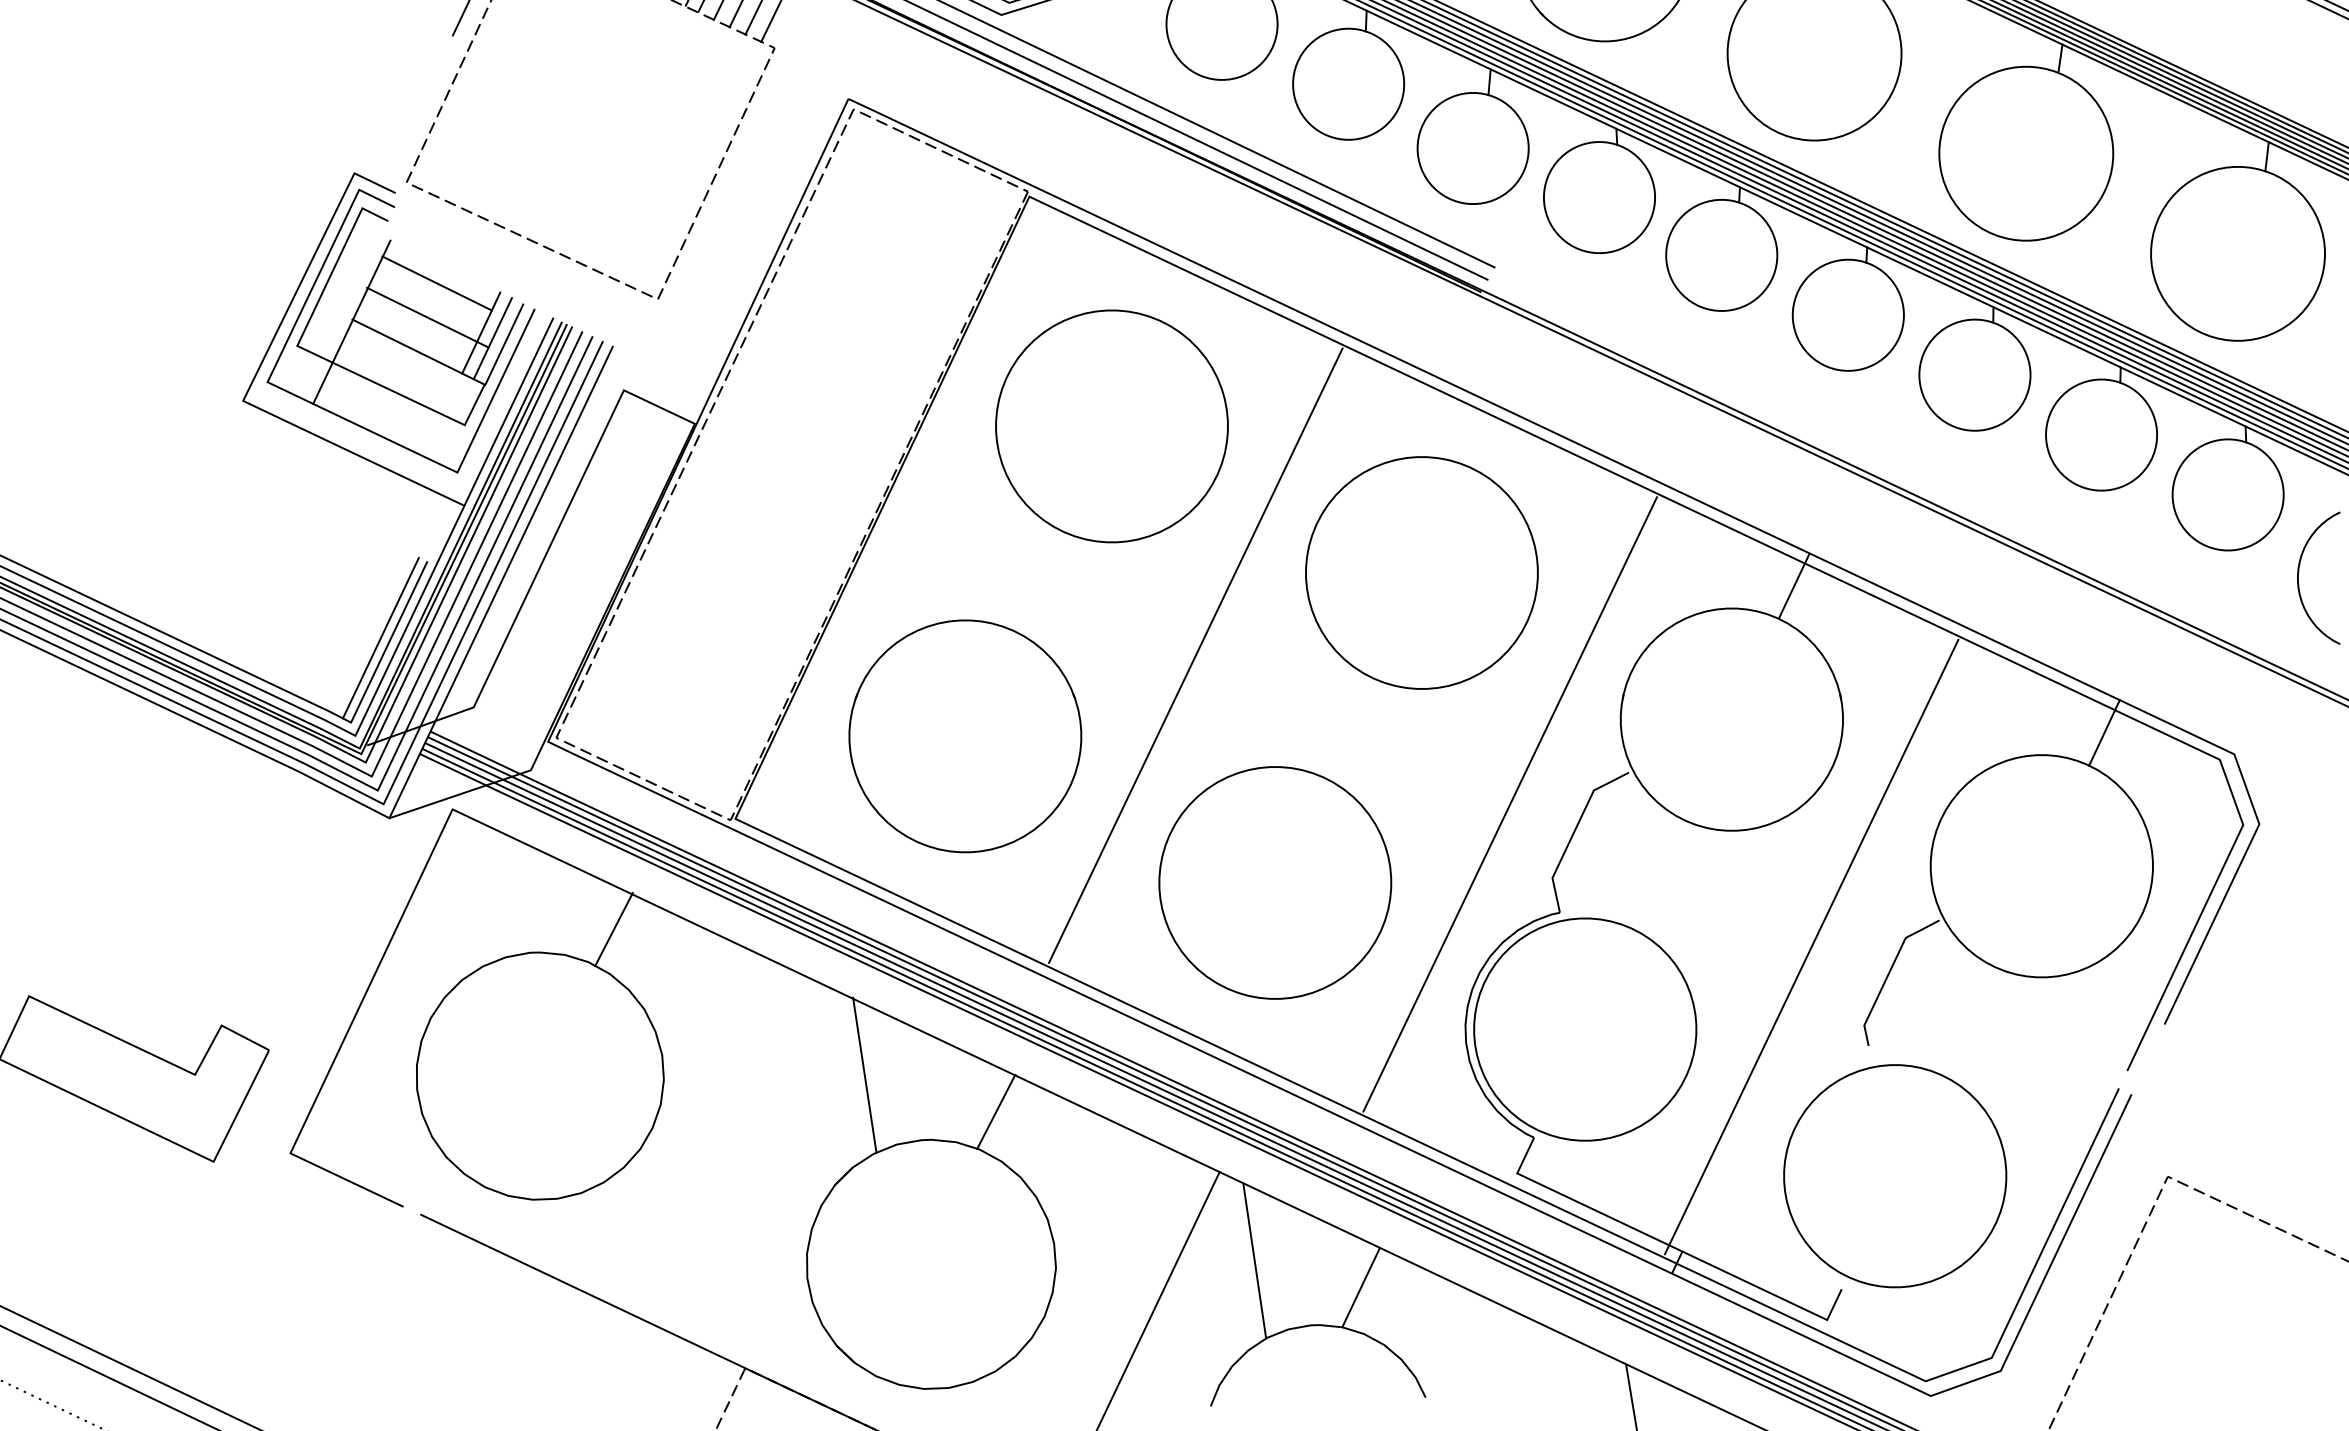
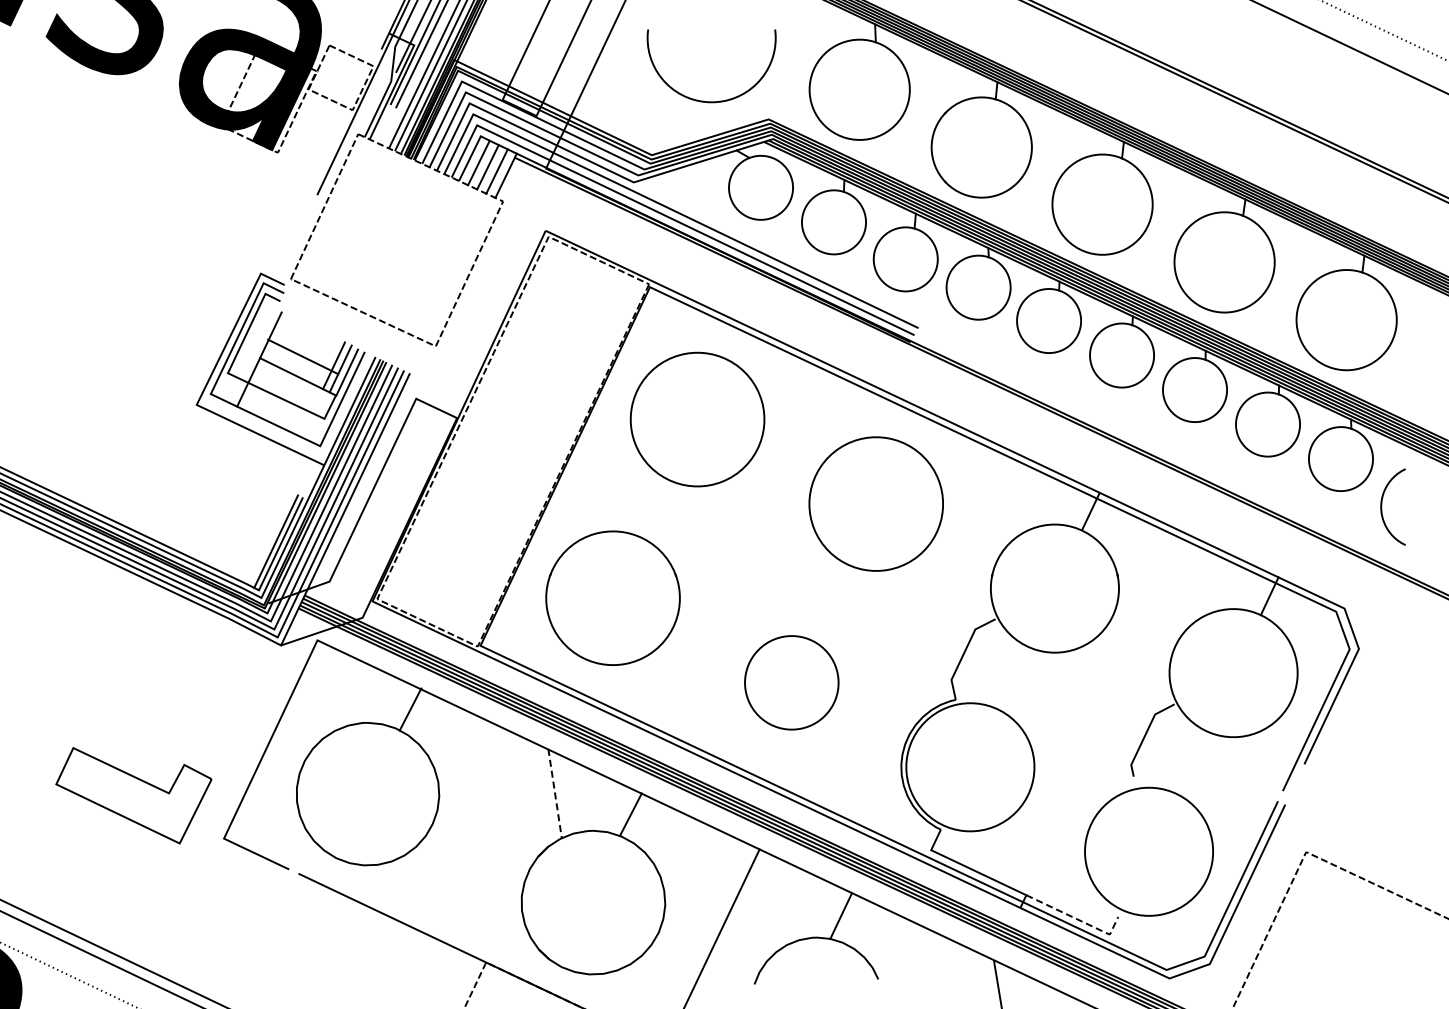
line: (437, 282) -> (308, 336), removed
line: (1195, 655) -> (745, 551), removed
line: (1509, 804) -> (926, 637), removed
part: (1274, 882) -> (791, 682), size x0.7
line: (1810, 946) -> (1100, 719), removed
line: (865, 1076) -> (555, 794), solid -> dashed
line: (1254, 1260) -> (779, 900), removed
line: (1771, 1293) -> (1077, 919), solid -> dashed

